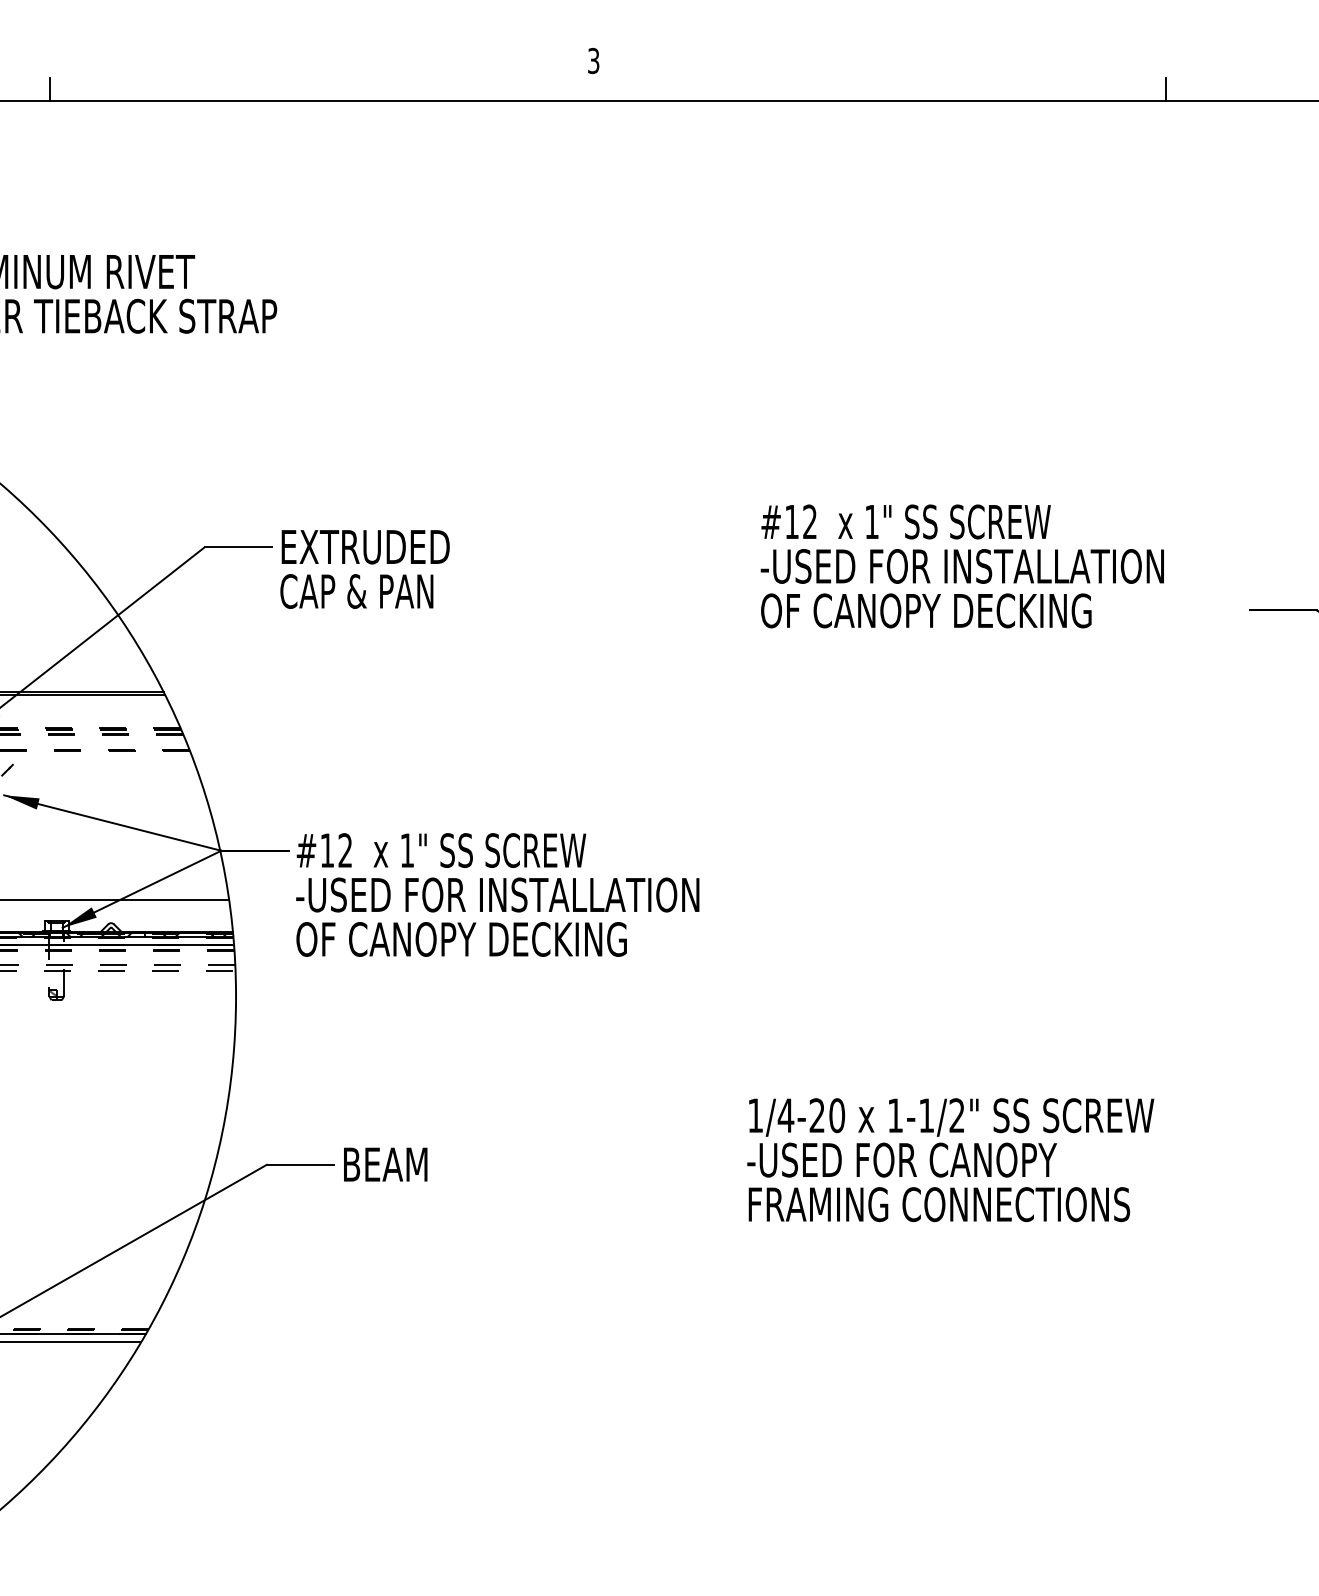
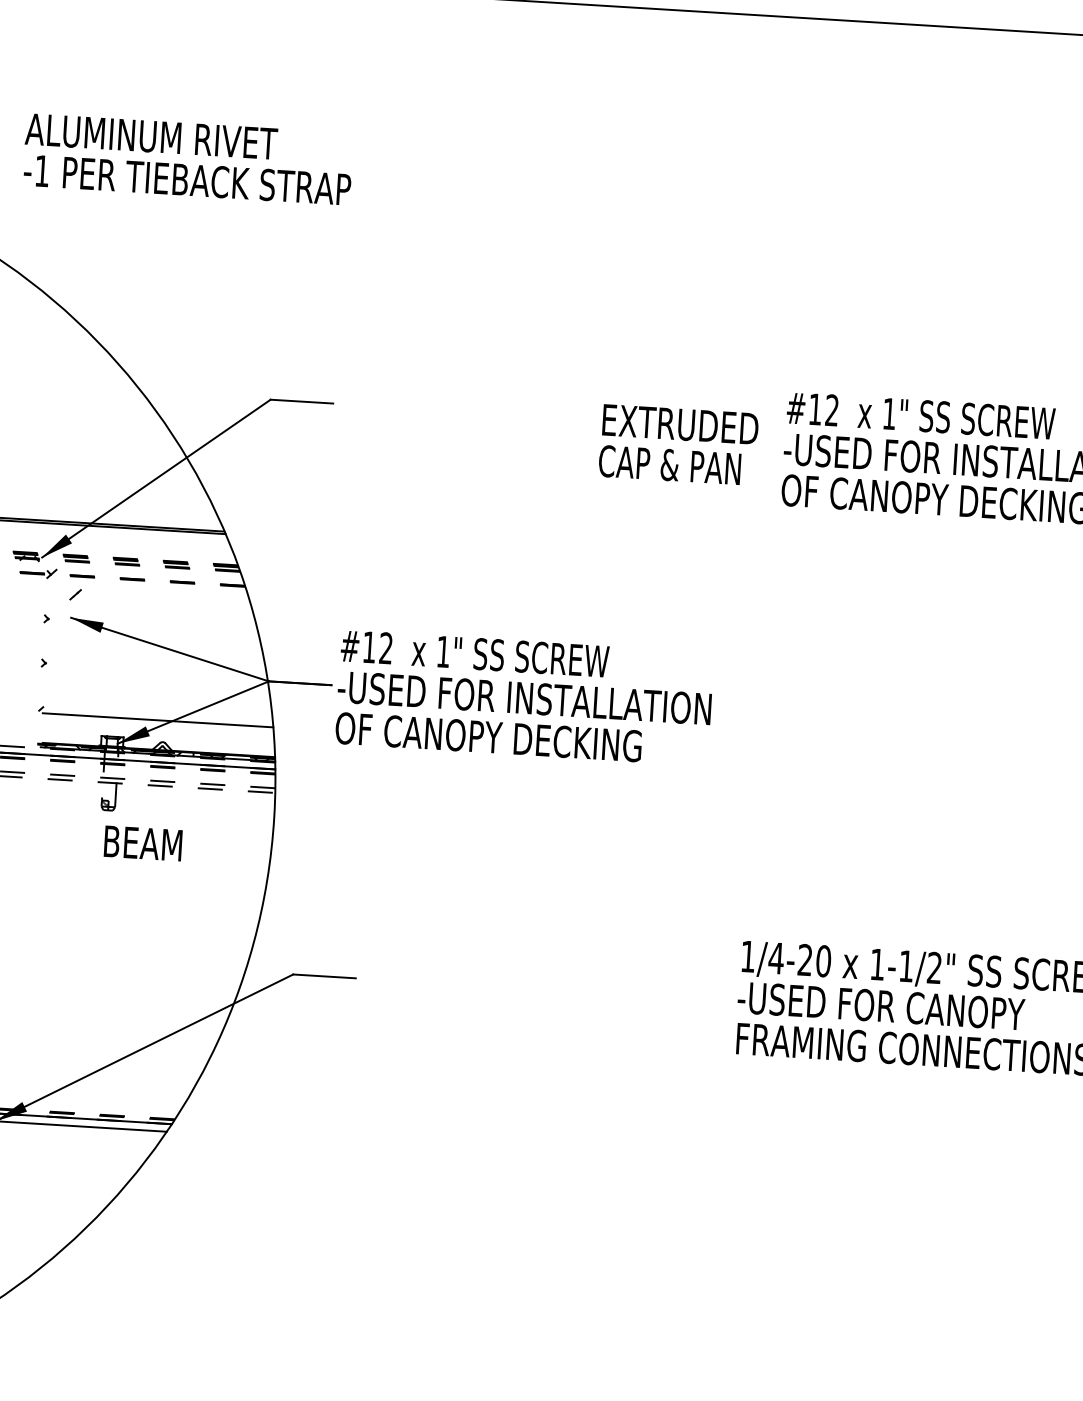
text: (364, 569) -> (678, 445), moved
text: (497, 894) -> (524, 697), moved
text: (385, 1164) -> (143, 843), moved

